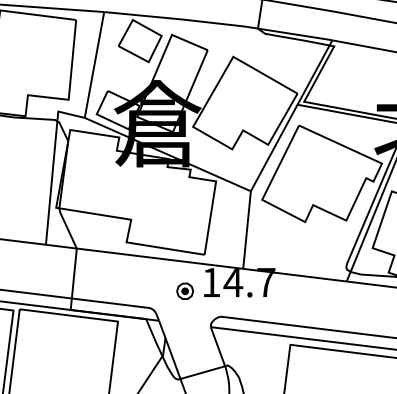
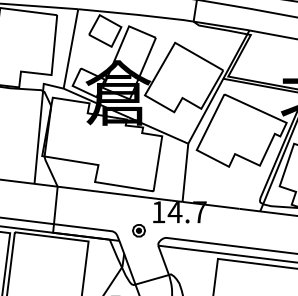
part: (184, 290) -> (138, 230), moved

